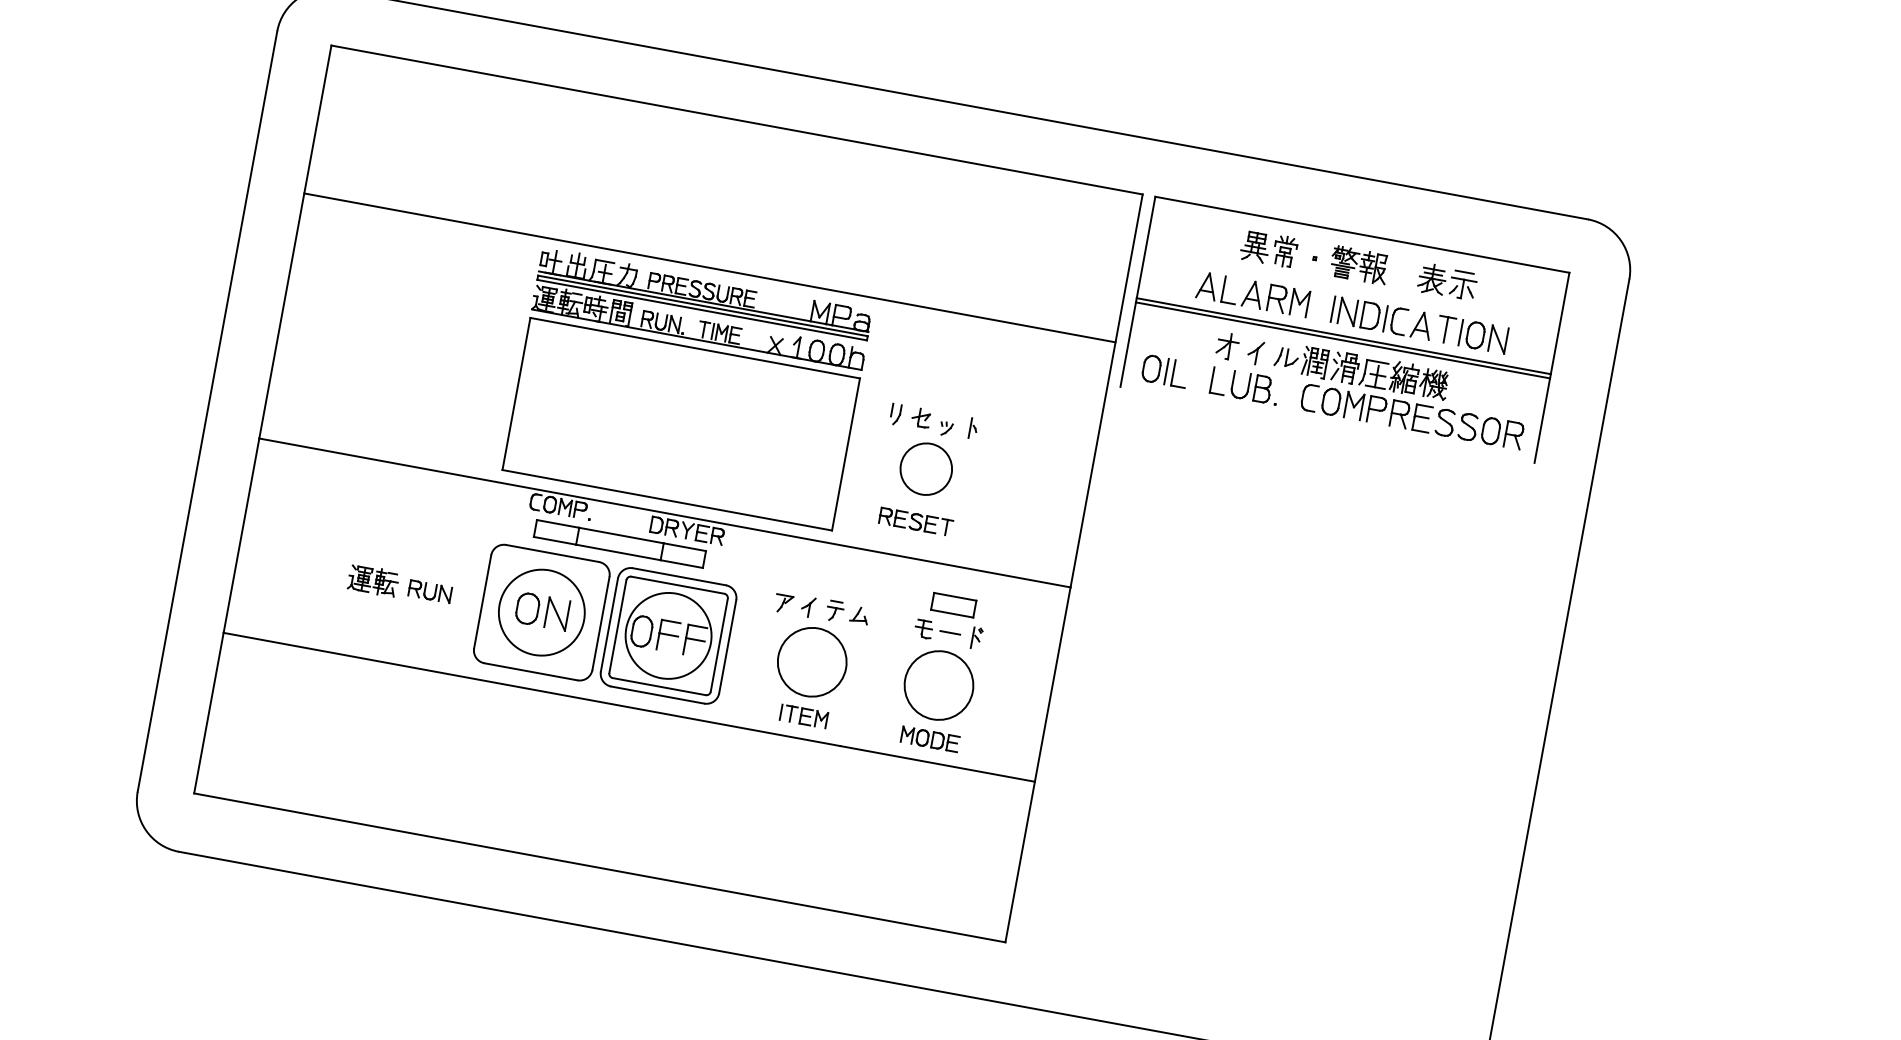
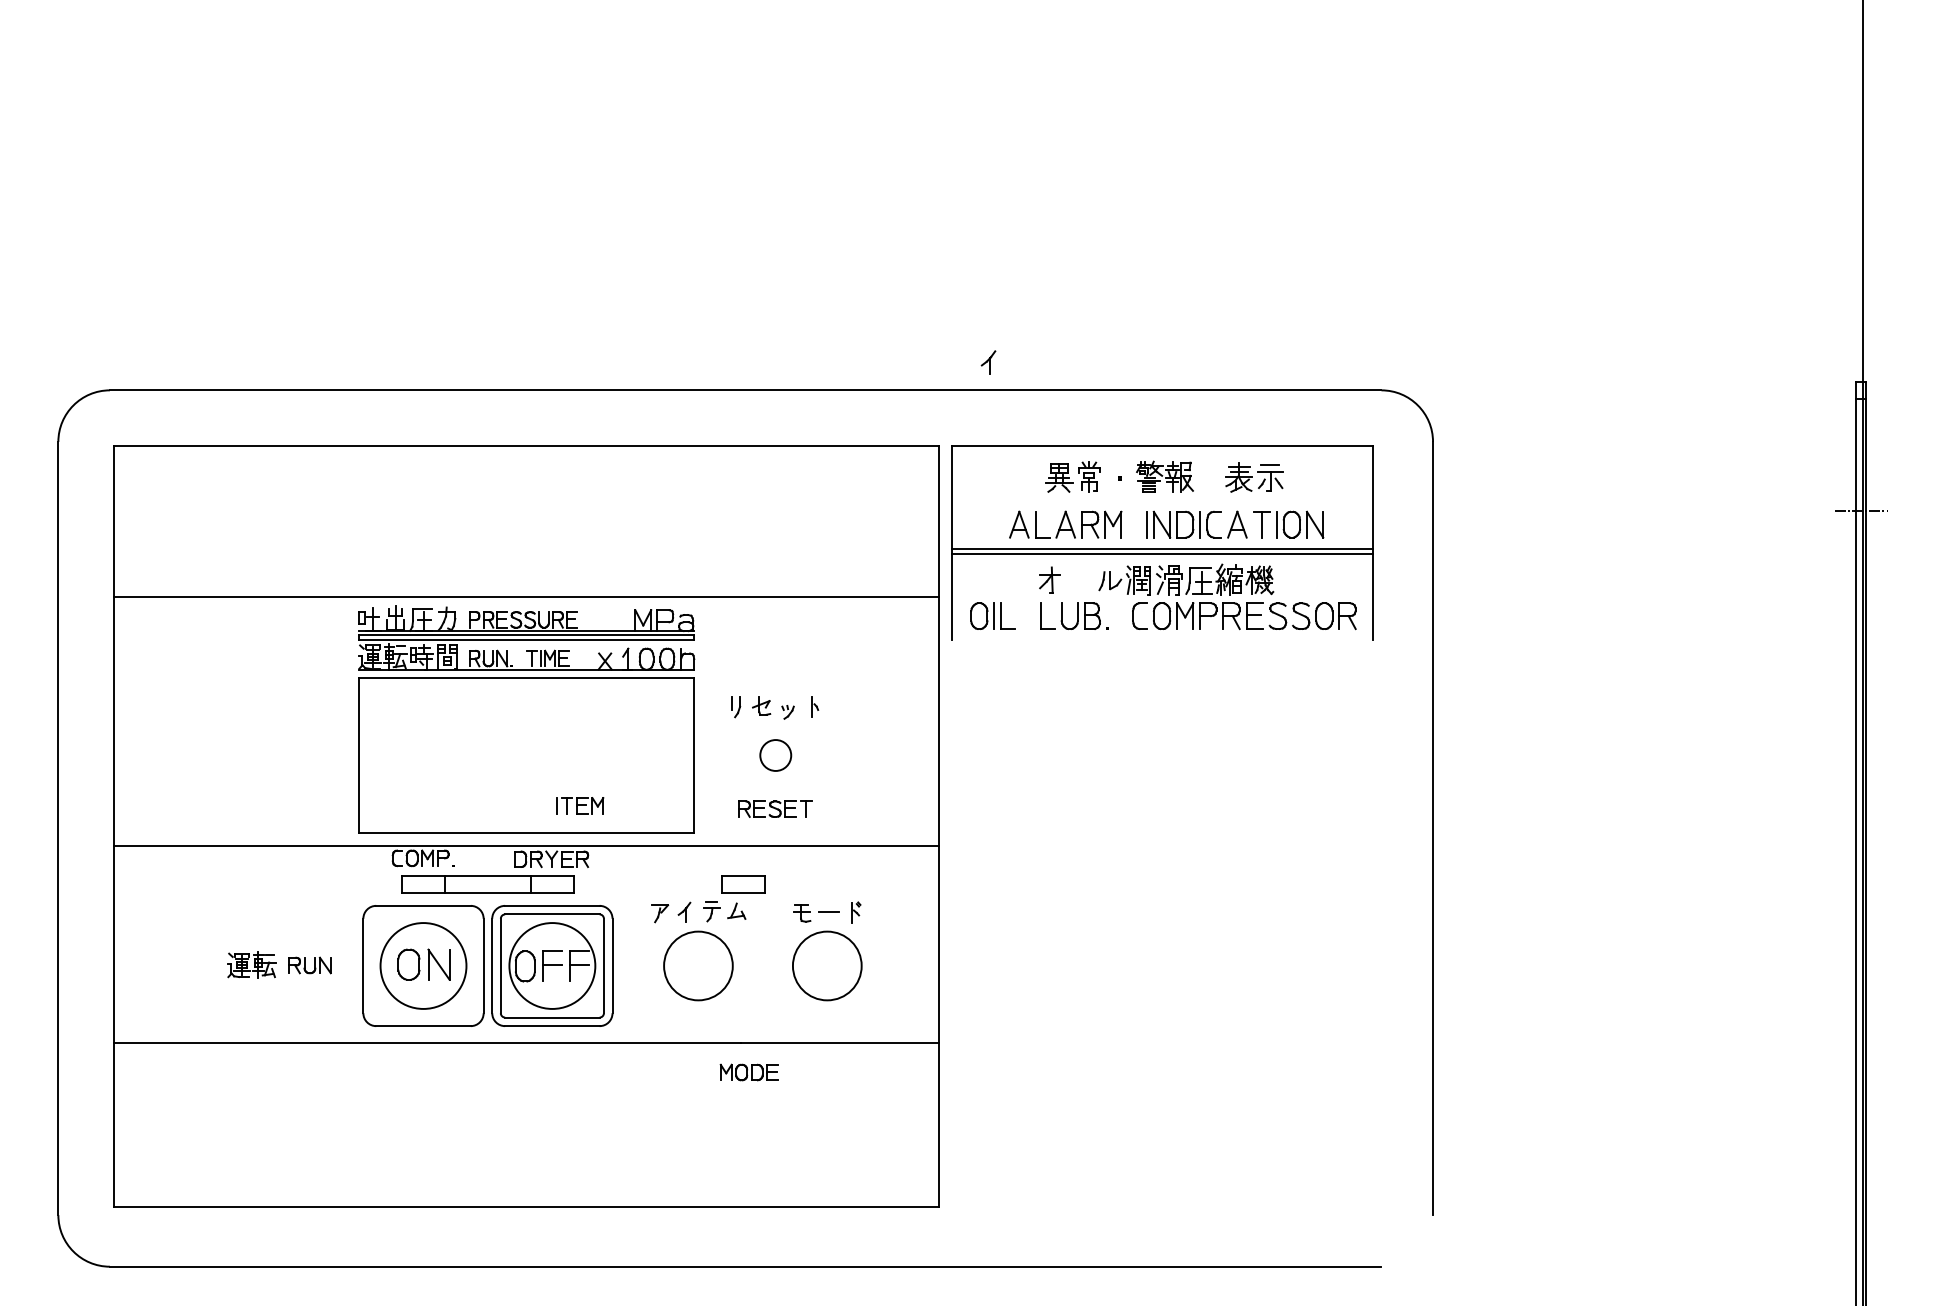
part: (1255, 352) -> (988, 362), moved
circle: (926, 469) -> (775, 755), size x0.6
part: (953, 605) -> (743, 884), moved
part: (804, 716) -> (580, 805), moved
part: (929, 739) -> (748, 1072), moved

